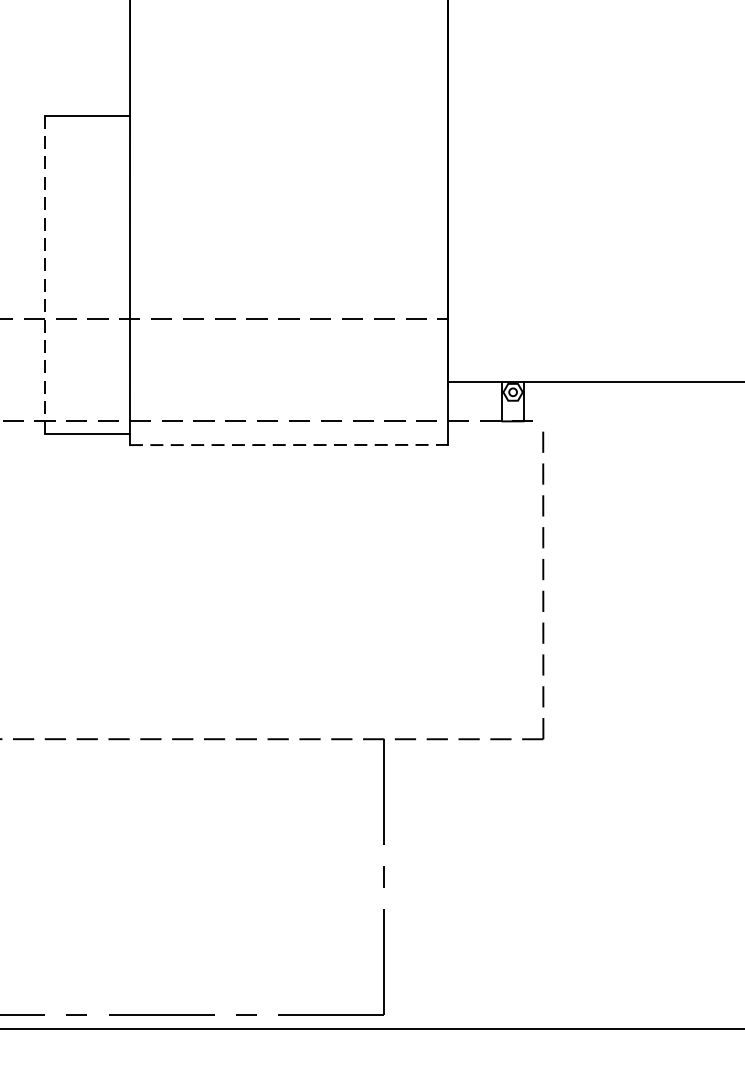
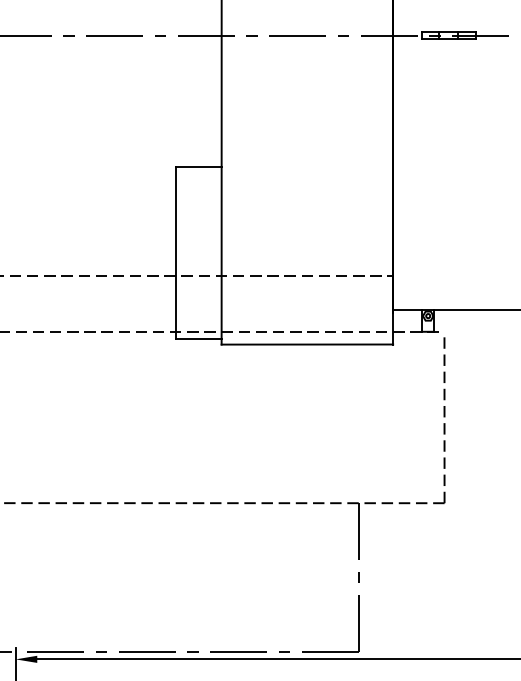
line: (44, 276) -> (175, 253), dashed -> solid
line: (289, 444) -> (307, 344), dashed -> solid

